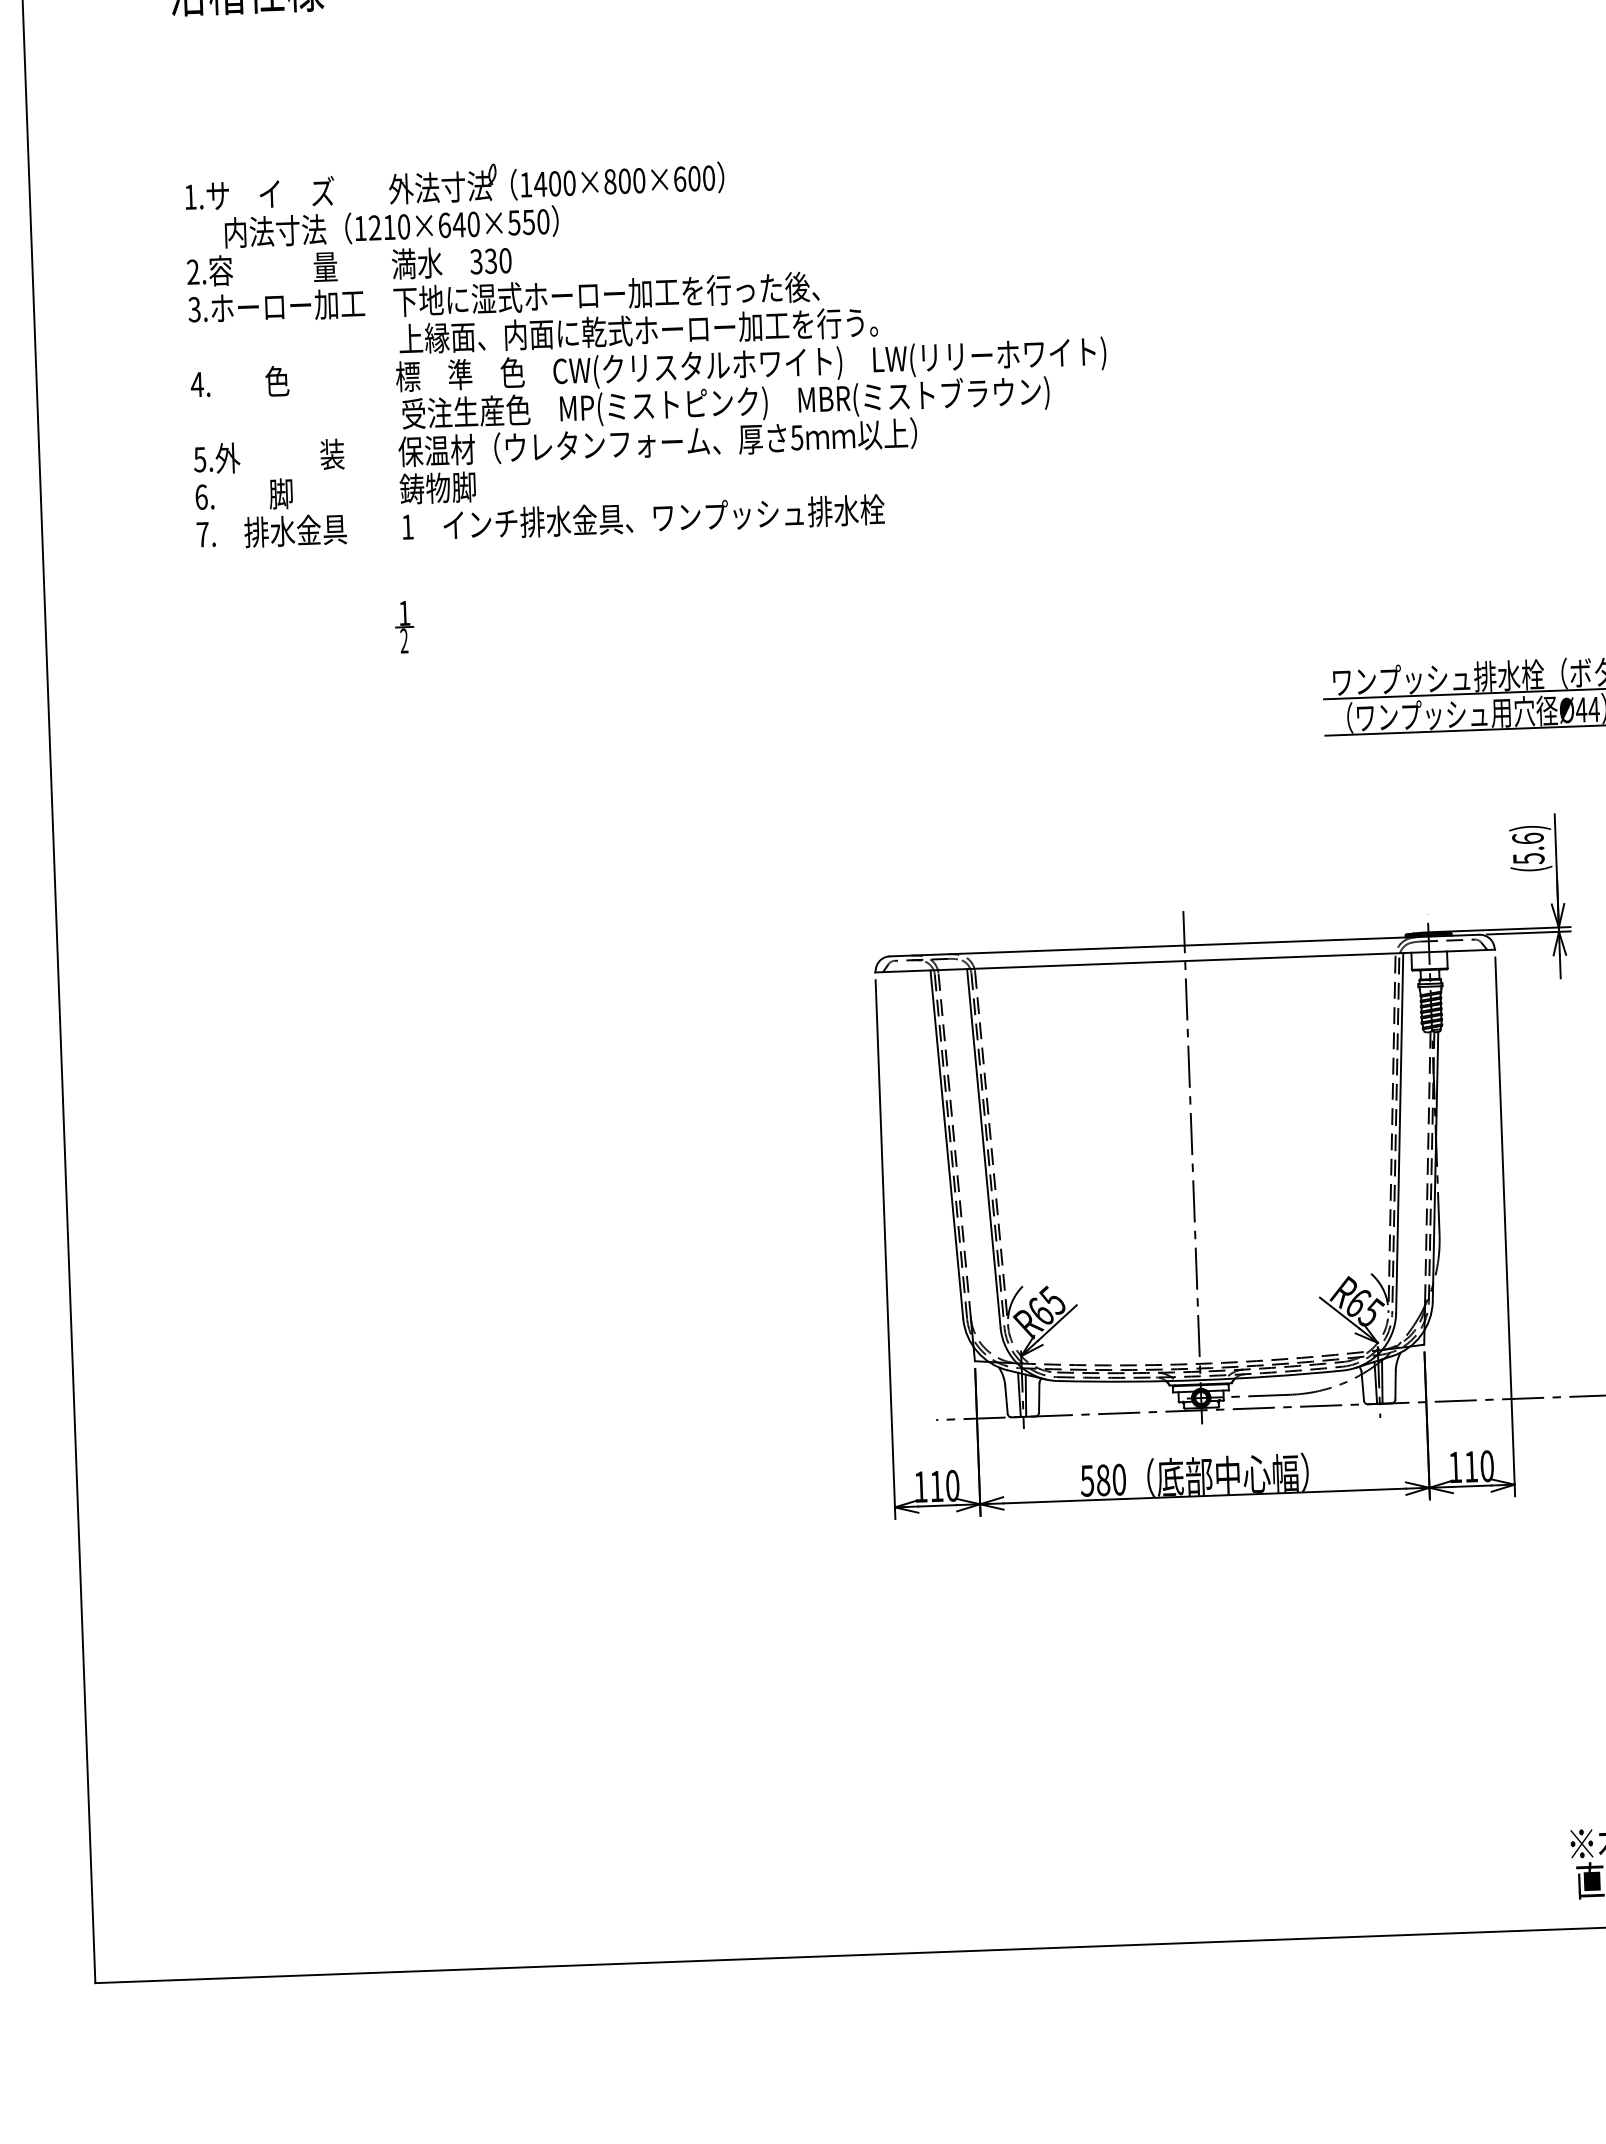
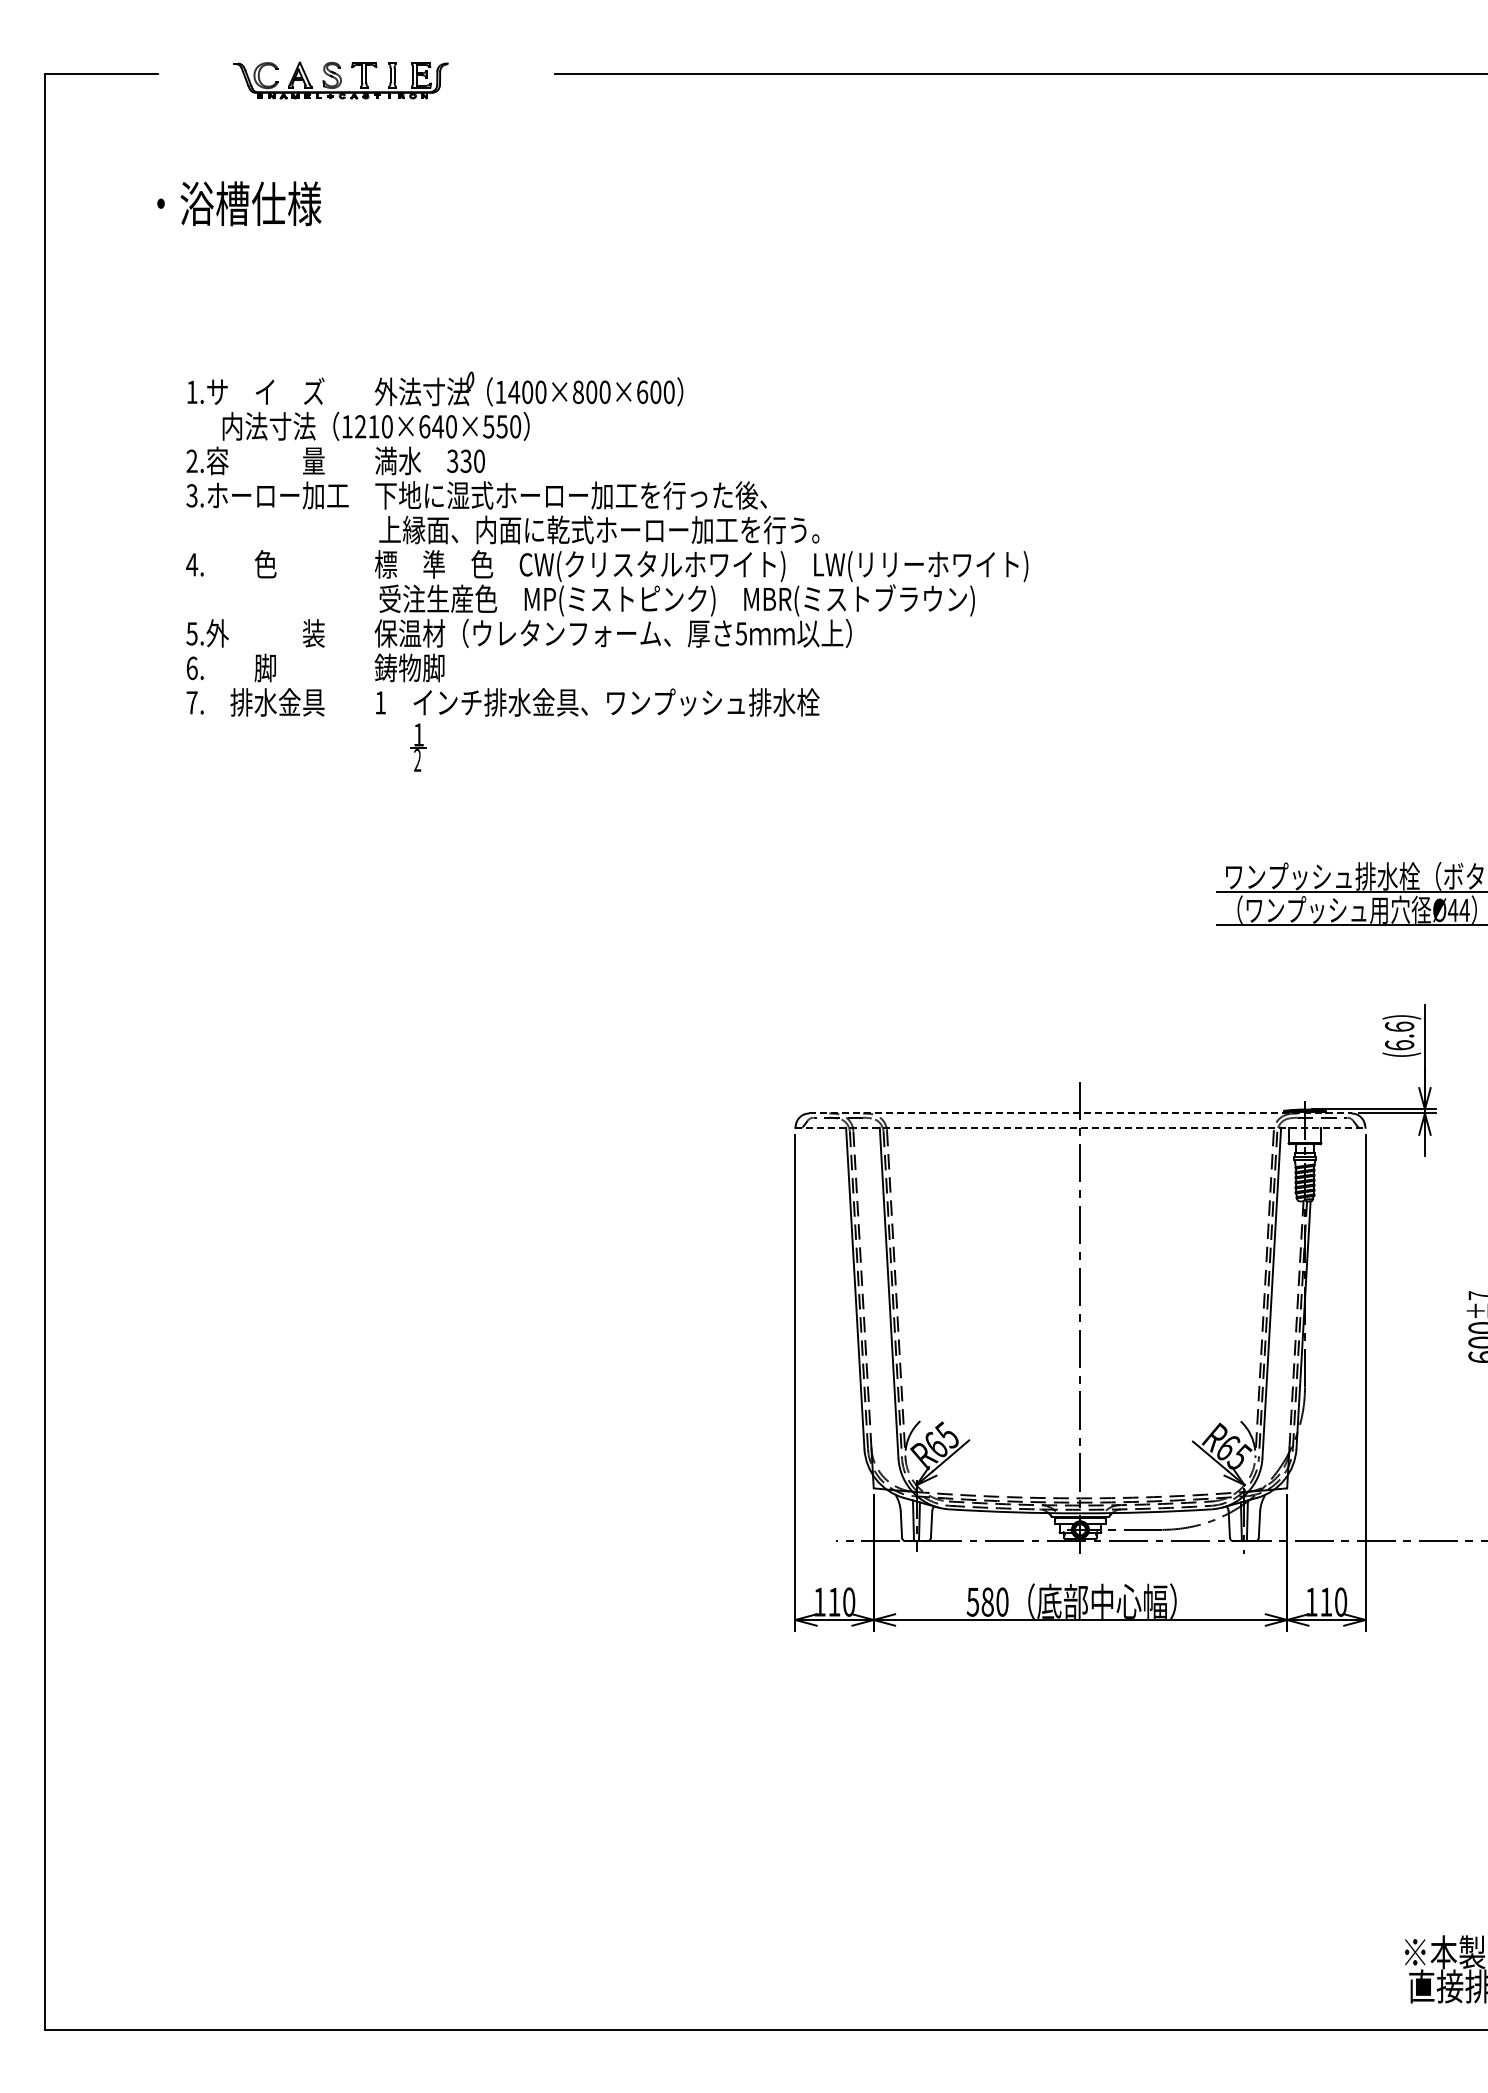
part: (404, 627) -> (418, 747), moved
text: (1528, 858) -> (1399, 1045), (5.6) -> (6.6)
line: (1184, 945) -> (1080, 1113), solid -> dashed
line: (1185, 960) -> (1080, 1127), solid -> dashed

